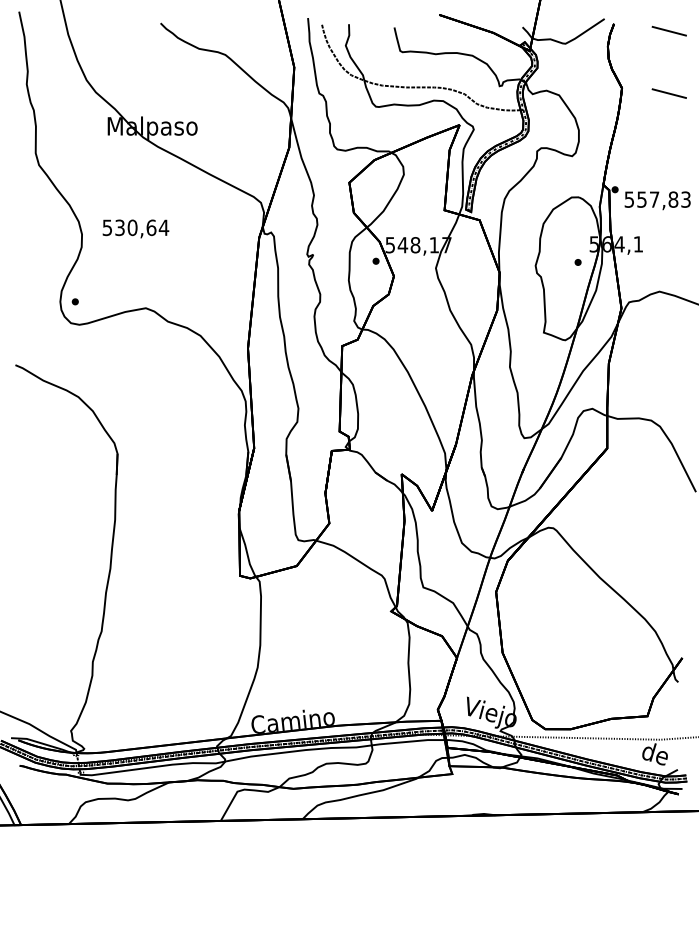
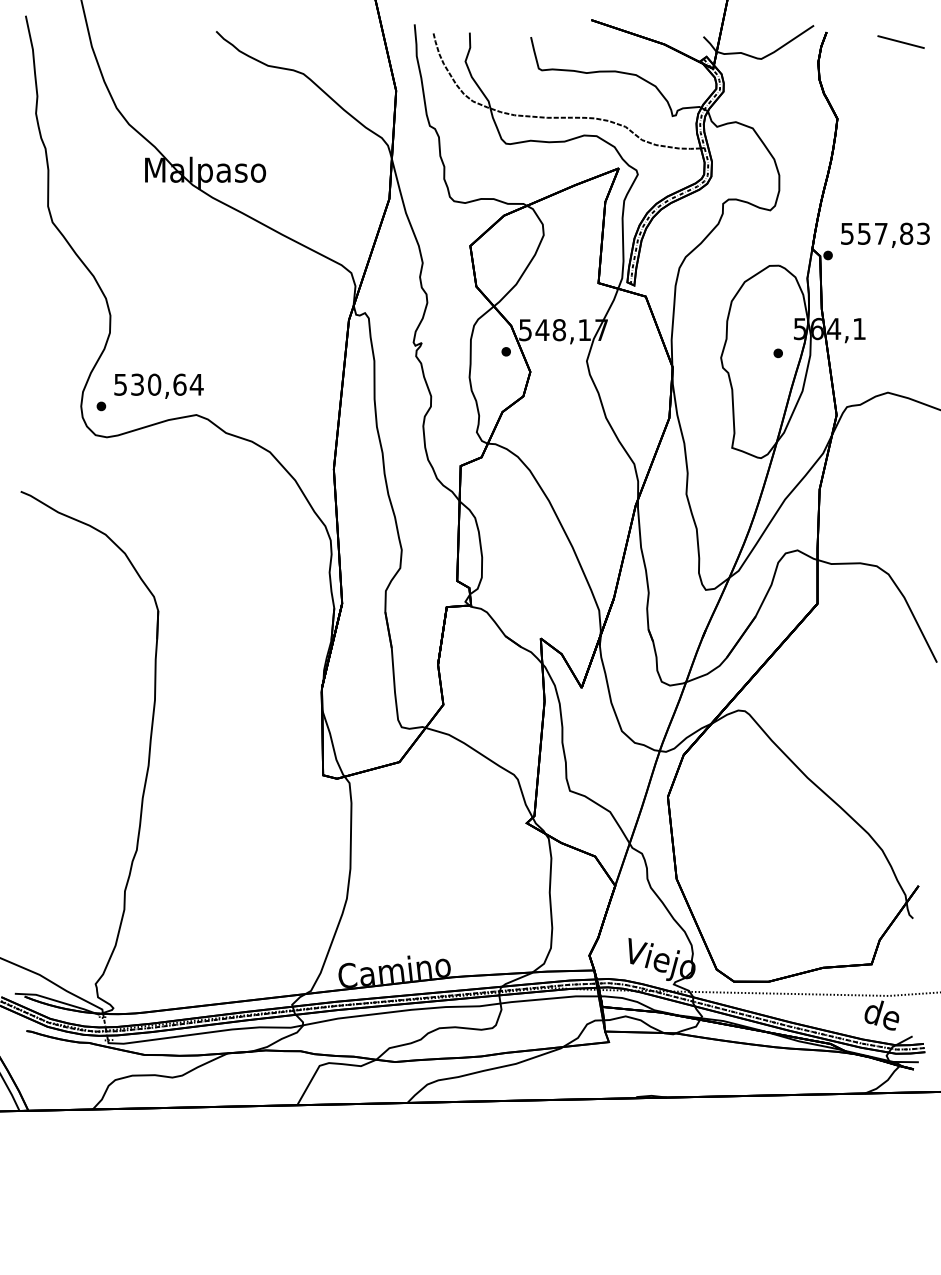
line: (668, 93) -> (900, 125), removed
text: (657, 200) -> (885, 234), moved
text: (135, 228) -> (158, 385), moved

